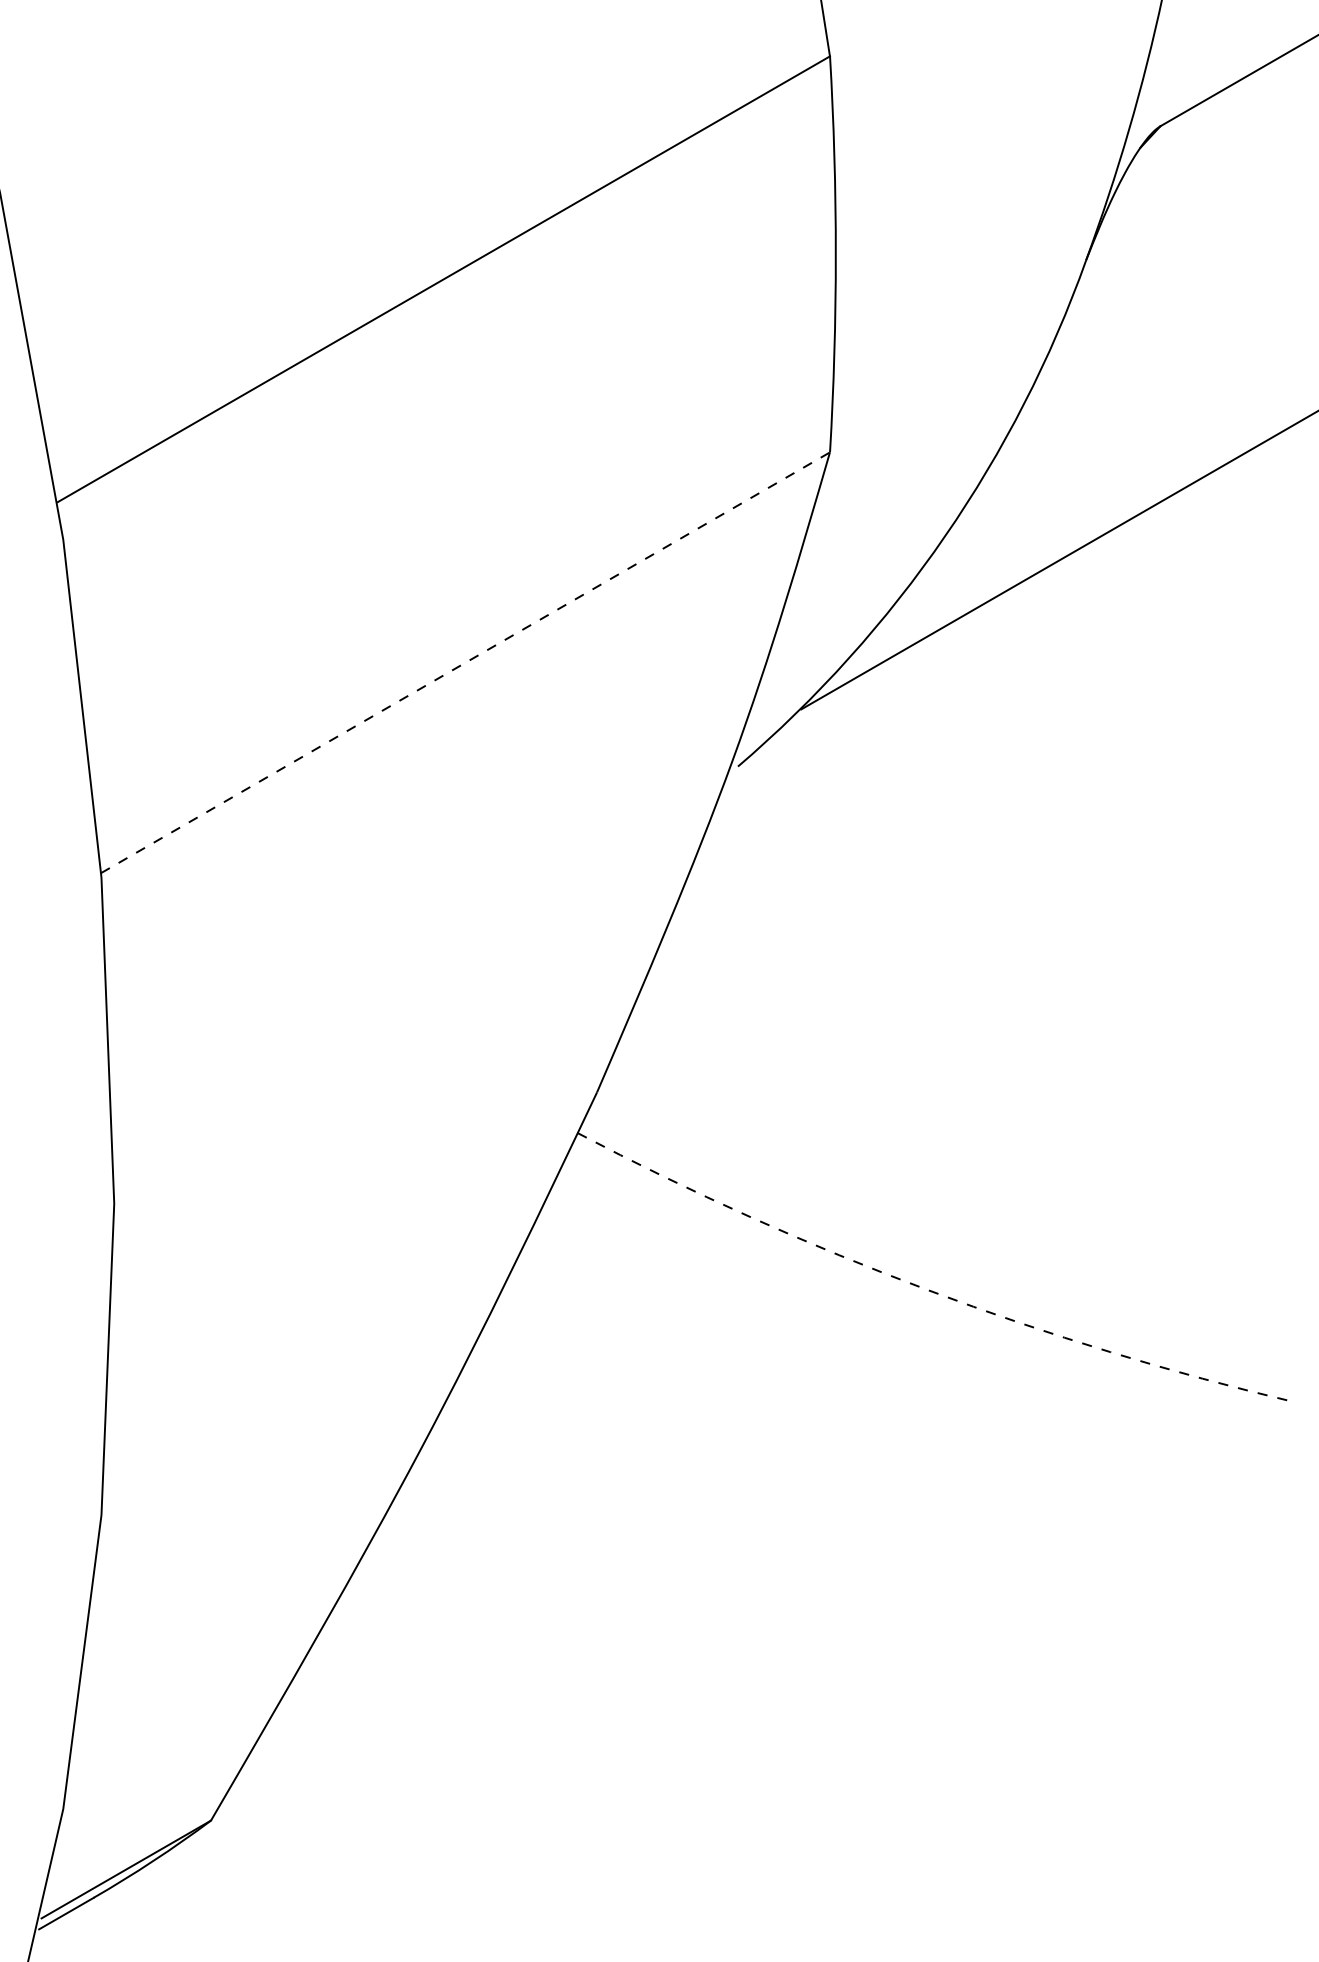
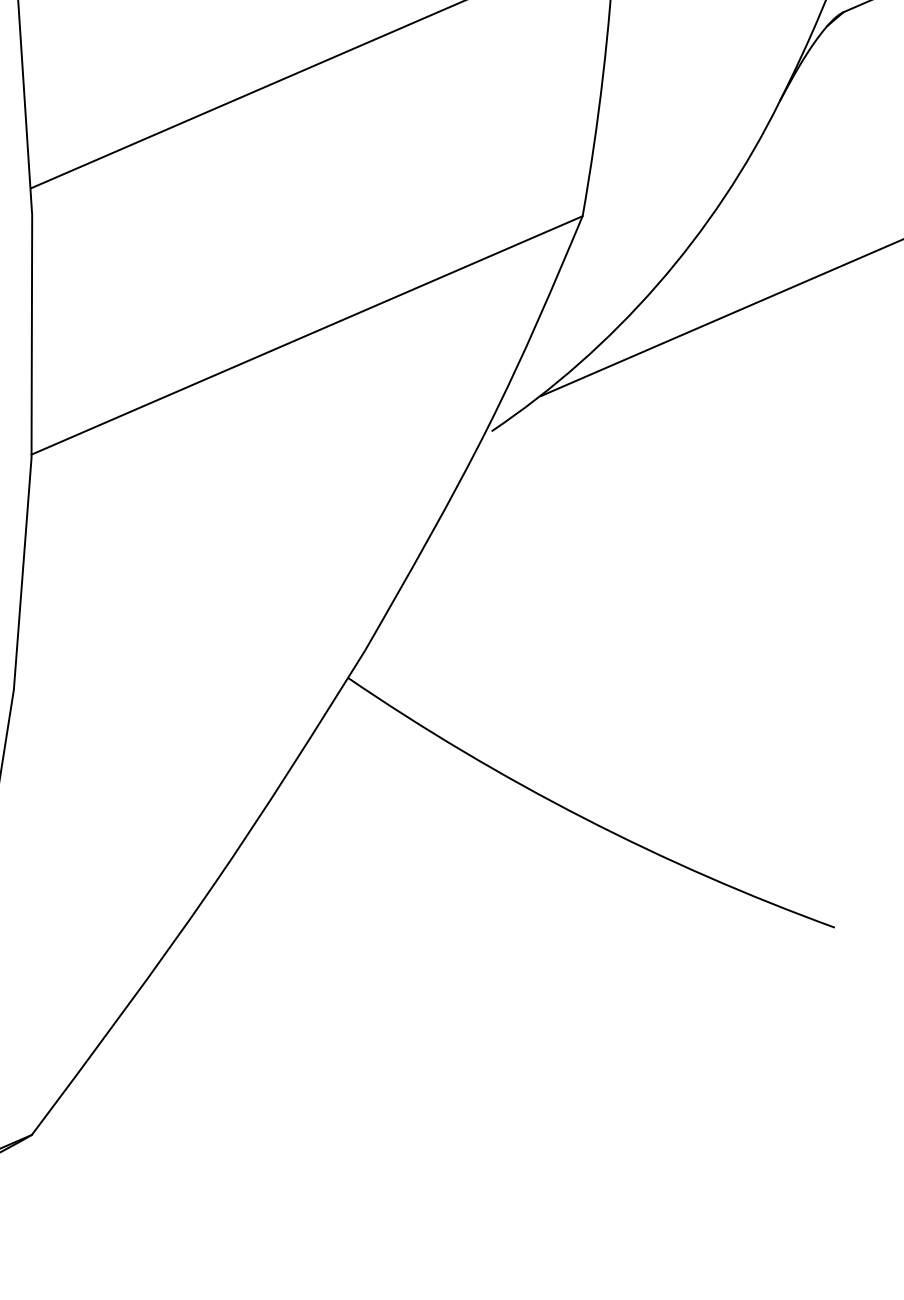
line: (465, 662) -> (307, 335), dashed -> solid
arc: (928, 1290) -> (583, 818), dashed -> solid

